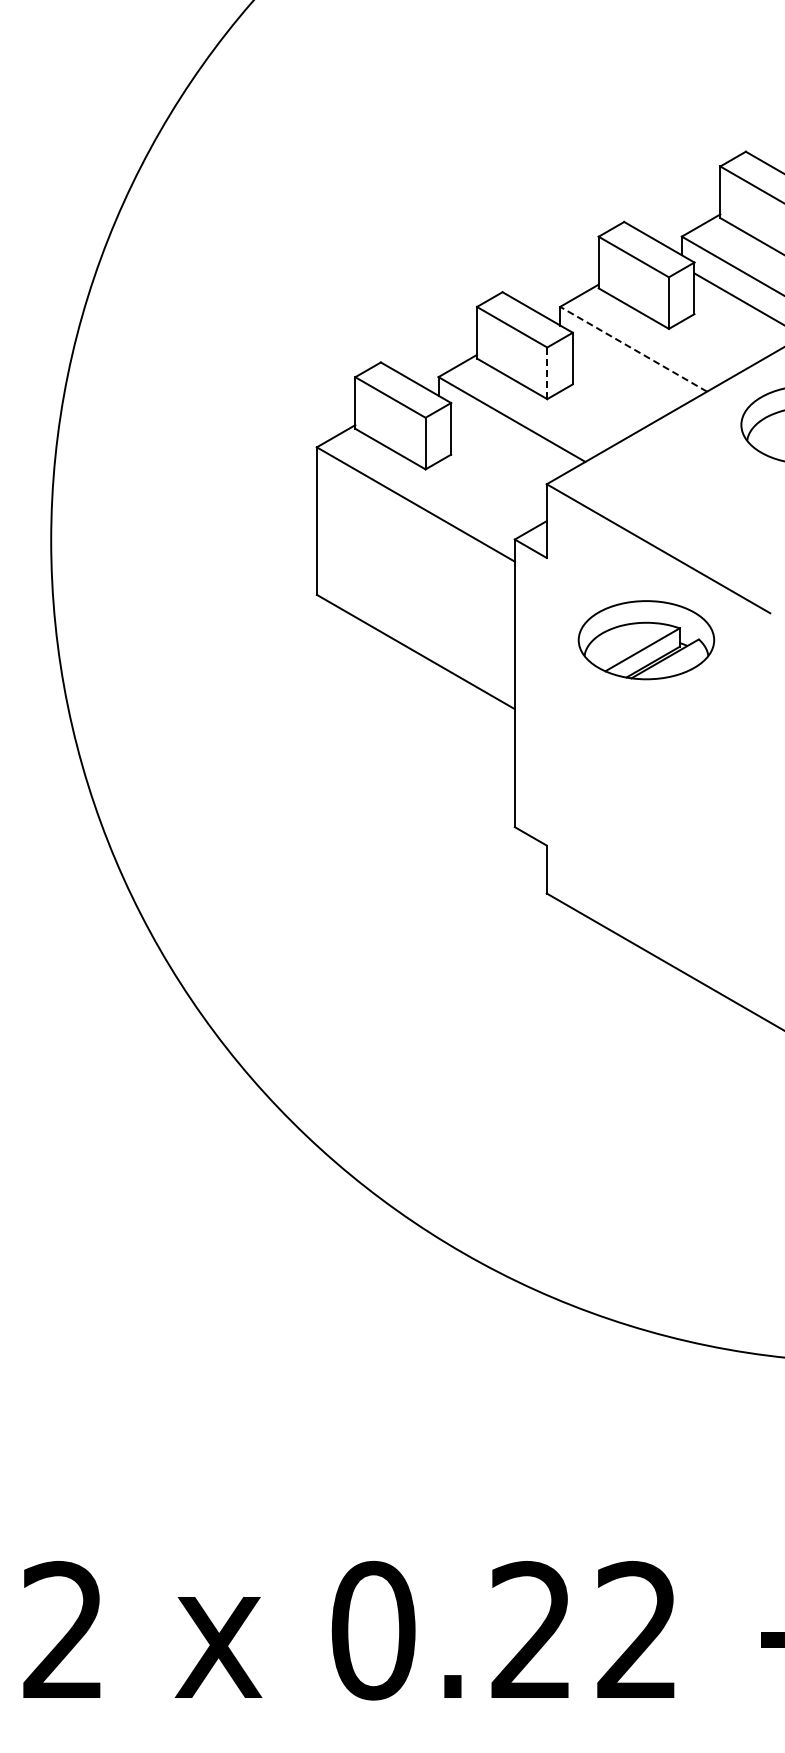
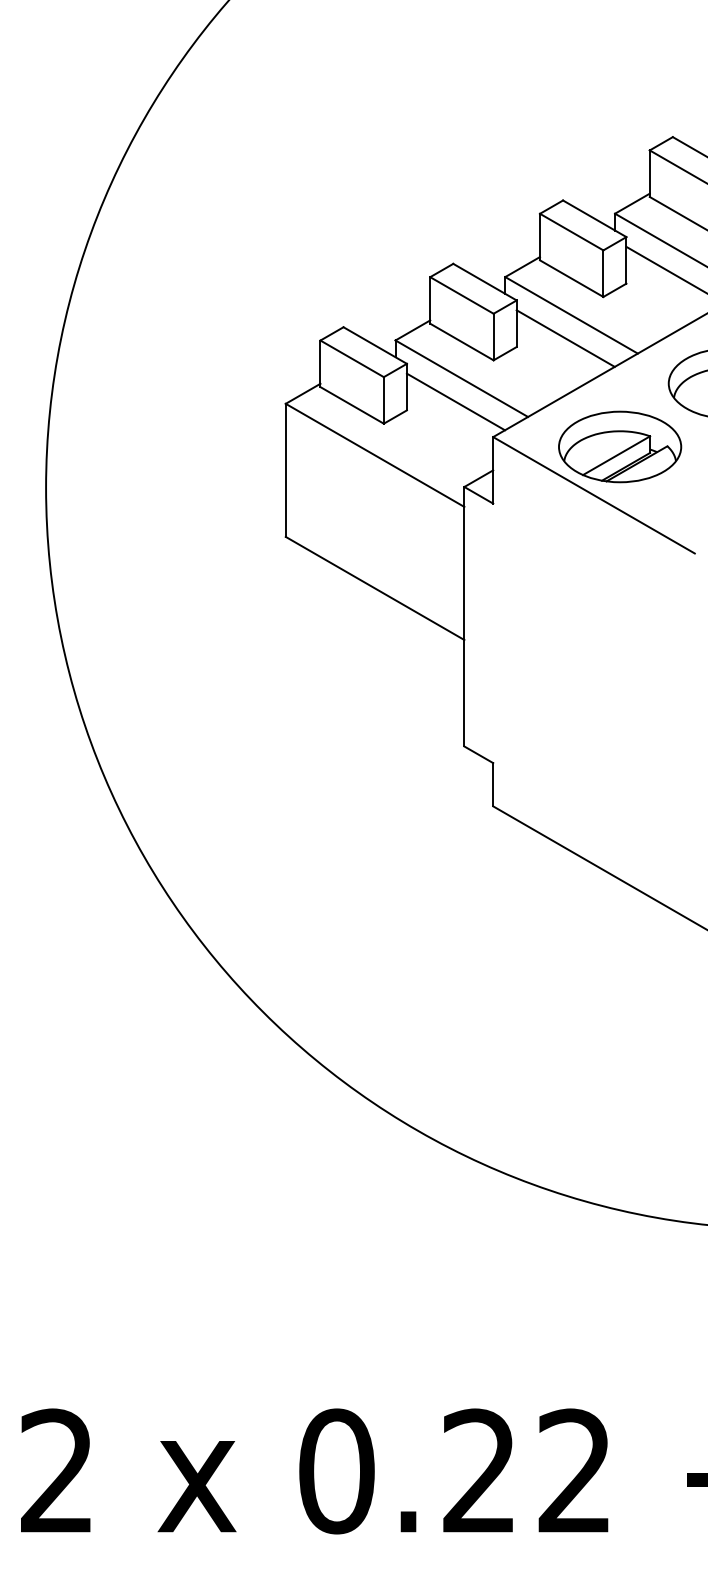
line: (633, 349) -> (571, 315), dashed -> solid
line: (547, 373) -> (493, 337), dashed -> solid
line: (626, 374) -> (565, 338), added
line: (505, 444) -> (455, 401), added
part: (646, 640) -> (620, 447), moved

